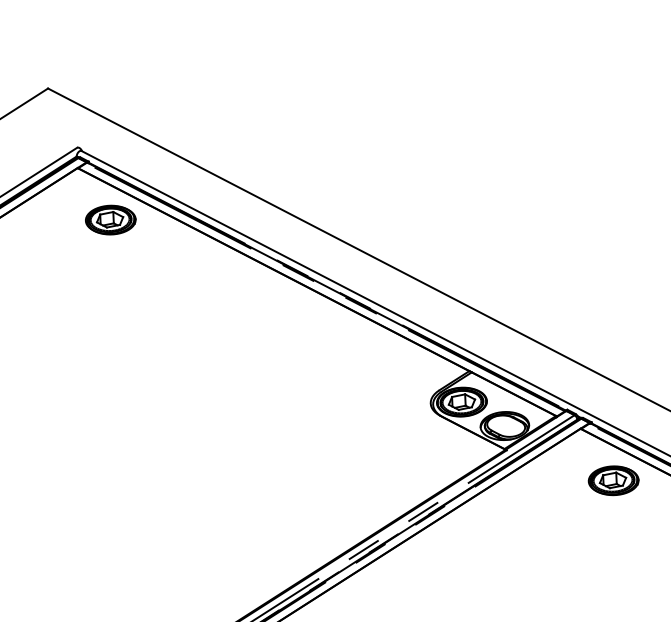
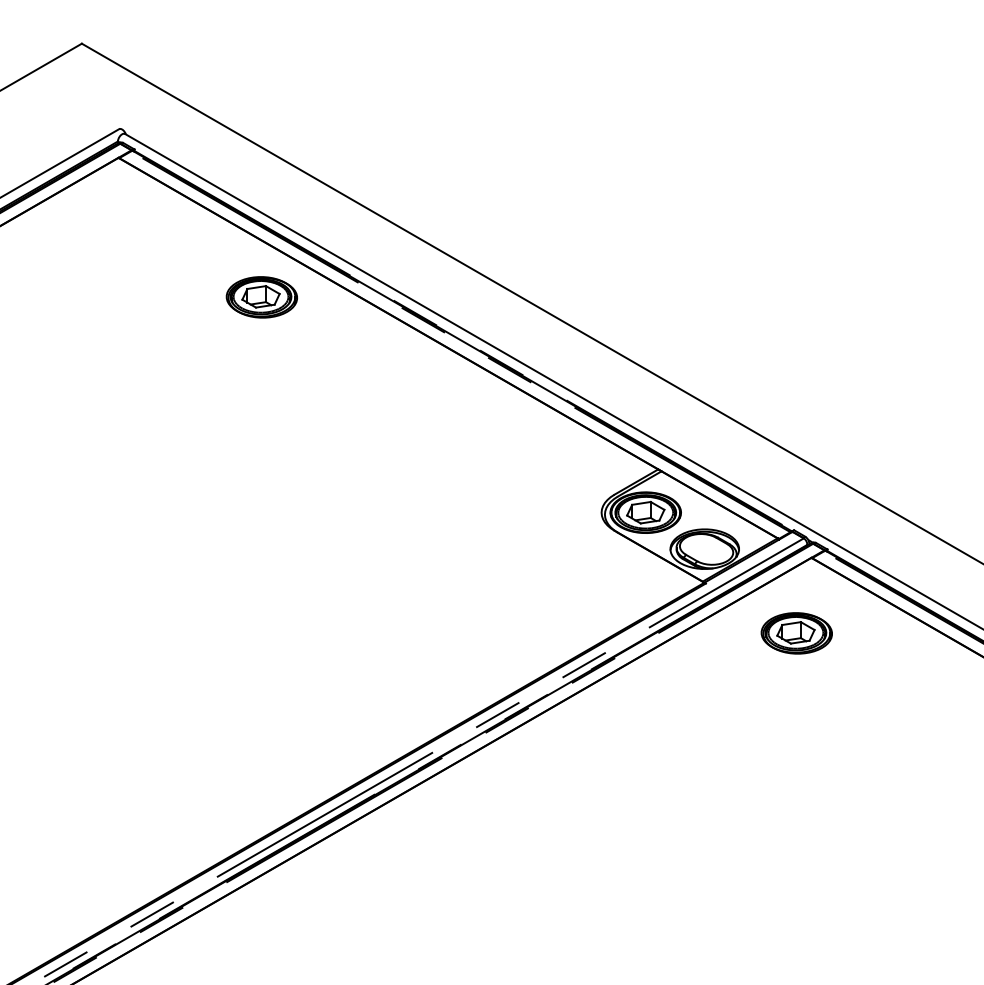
part: (110, 220) -> (261, 297), moved
part: (613, 480) -> (796, 633), moved

